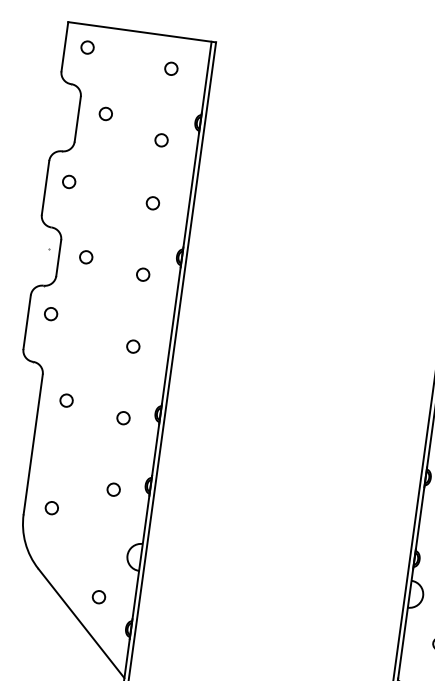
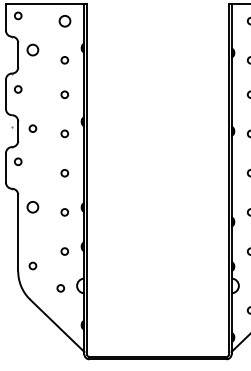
circle: (170, 67) -> (64, 20), size x1.6
circle: (104, 114) -> (32, 50), size x1.6
circle: (65, 399) -> (32, 206), size x1.6
circle: (98, 597) -> (60, 288), moved

